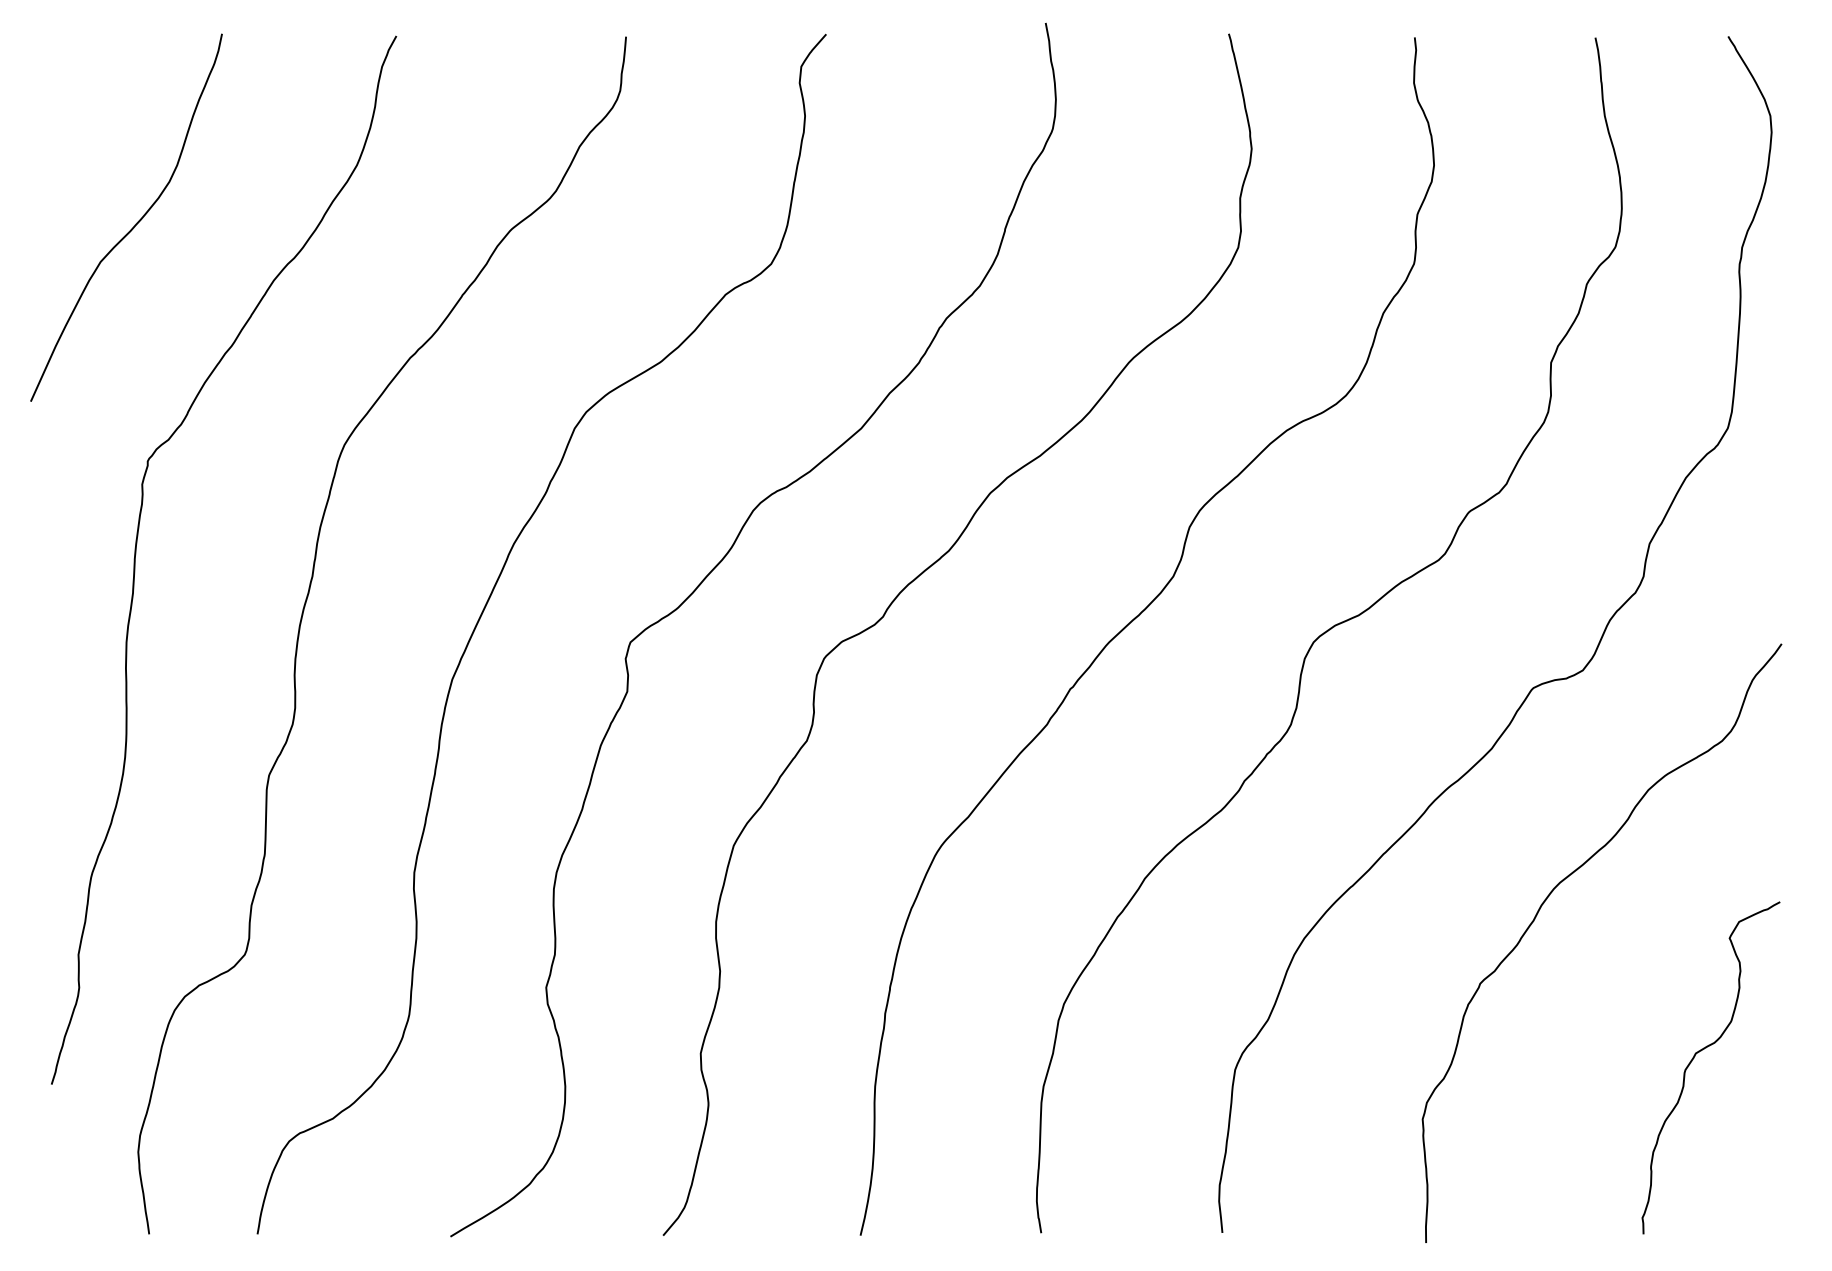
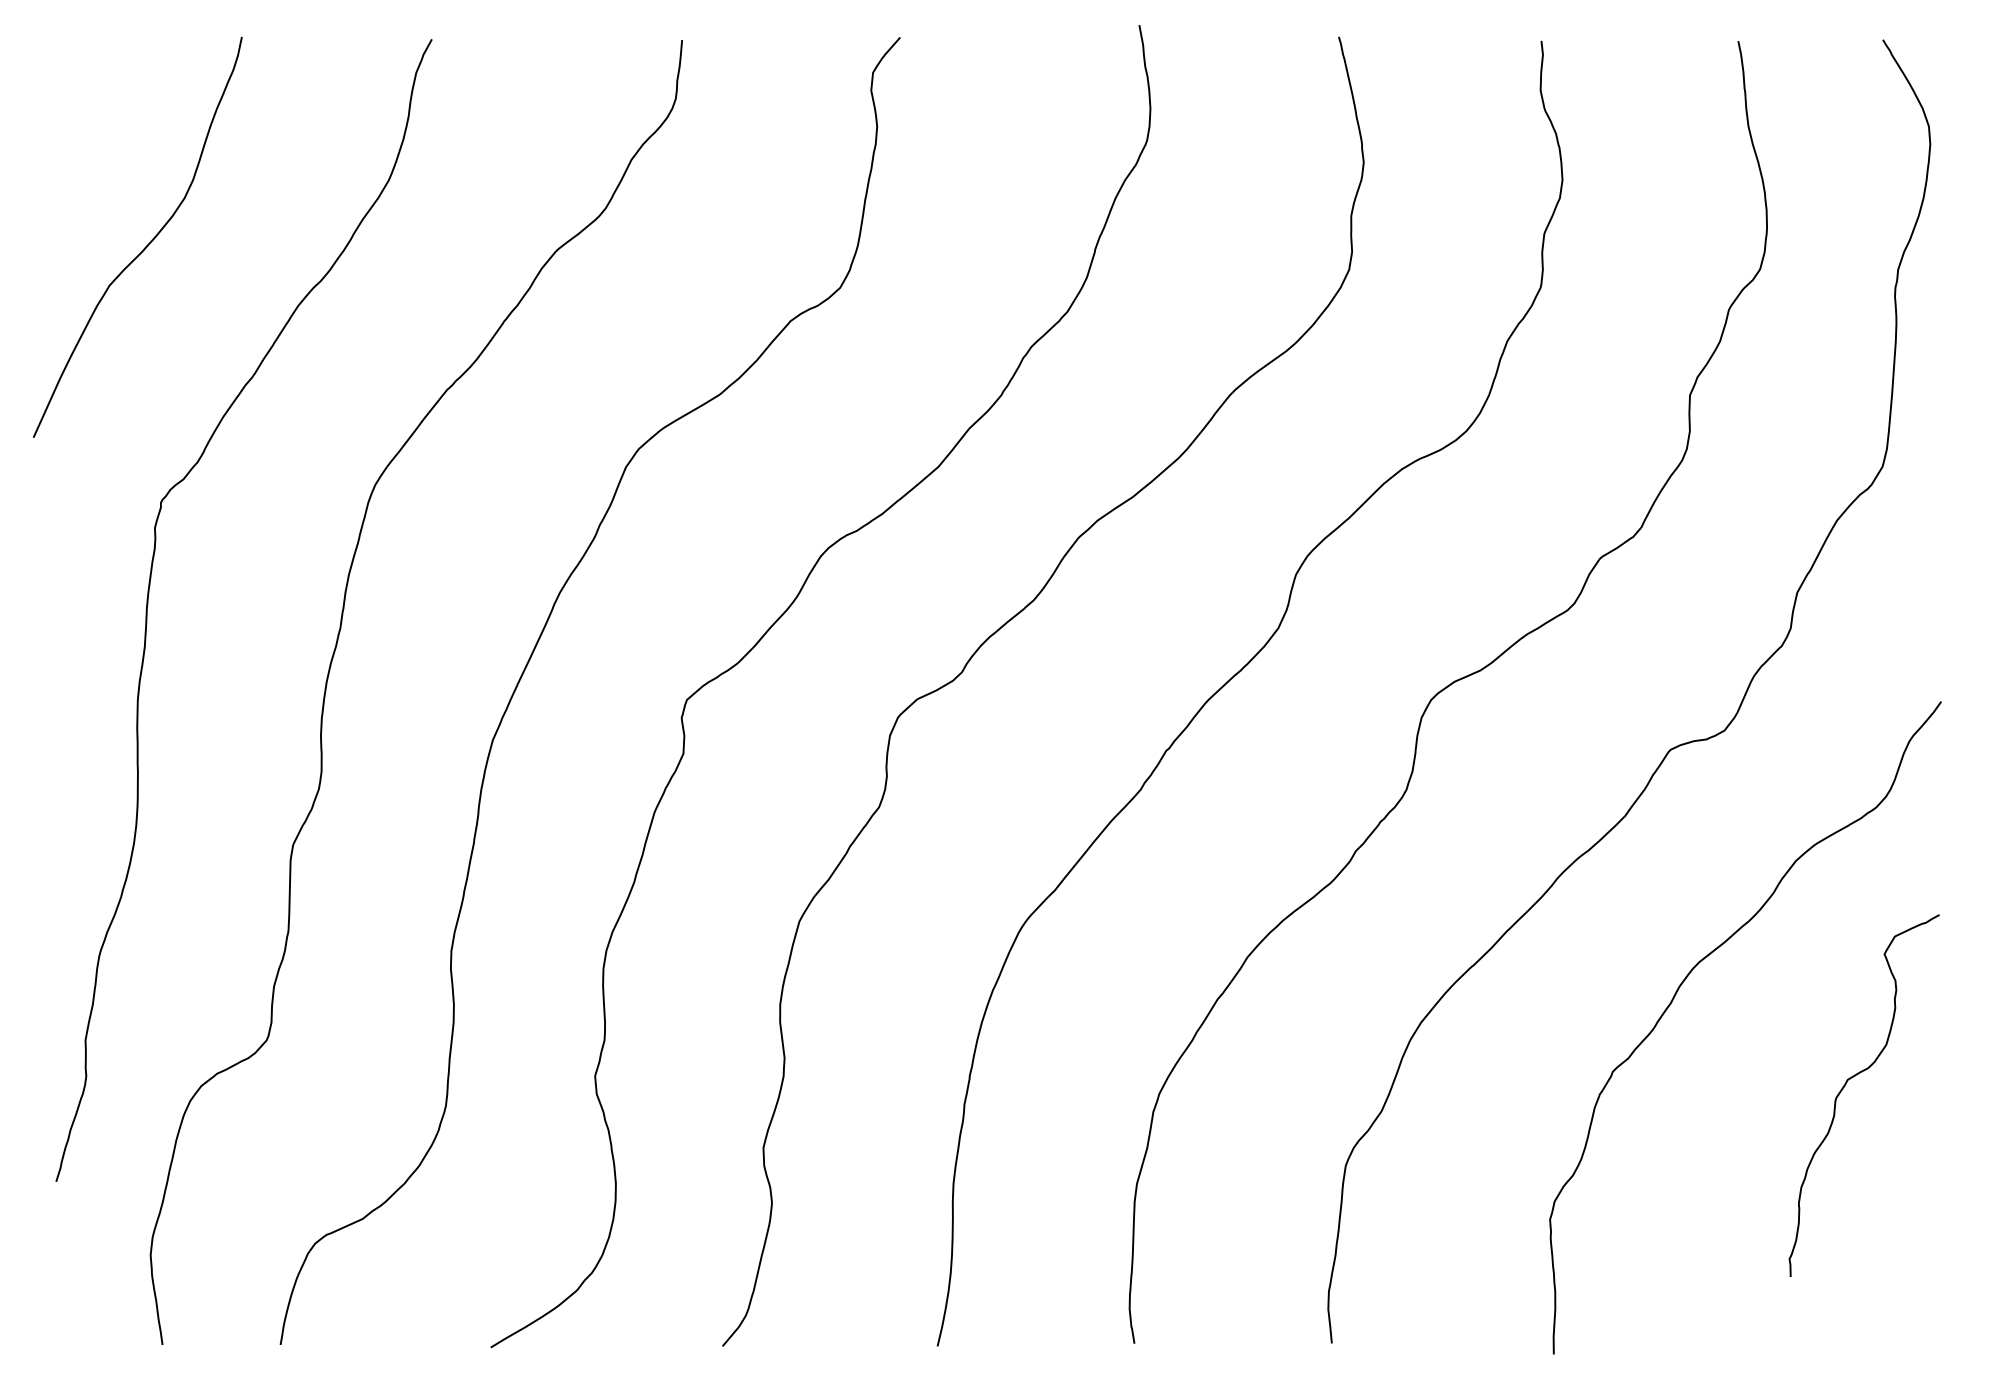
curve: (1693, 1059) -> (1845, 1086), moved

